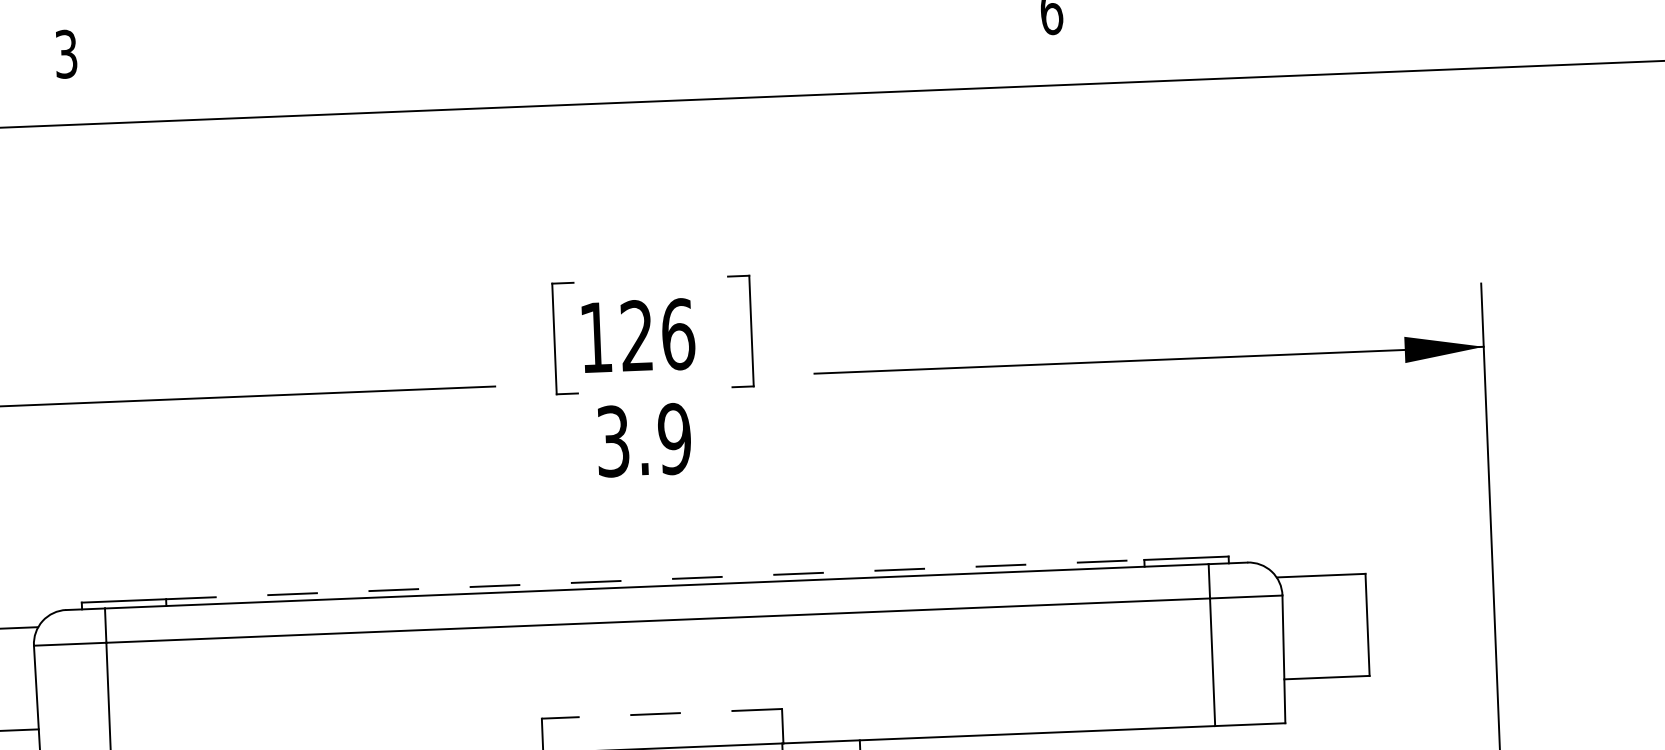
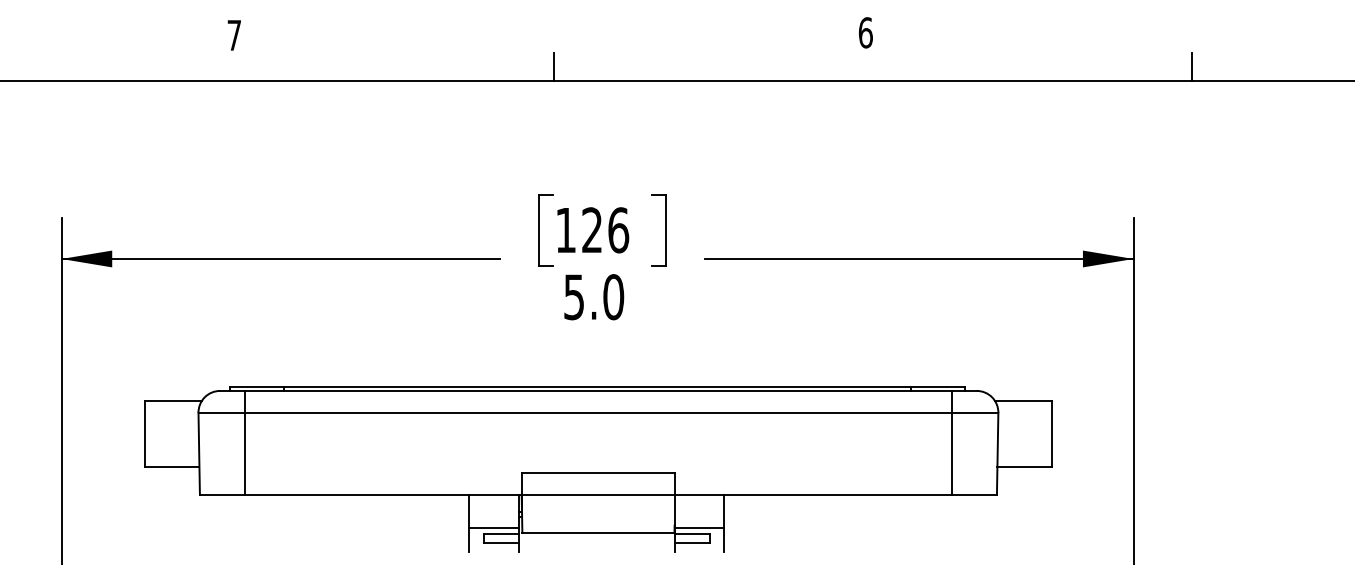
line: (1562, 42) -> (1191, 66), added
text: (66, 54) -> (234, 35), 3 -> 7
line: (566, 82) -> (553, 66), added
text: (644, 440) -> (594, 297), 3.9 -> 5.0
line: (656, 579) -> (598, 386), dashed -> solid
line: (662, 713) -> (598, 472), dashed -> solid

